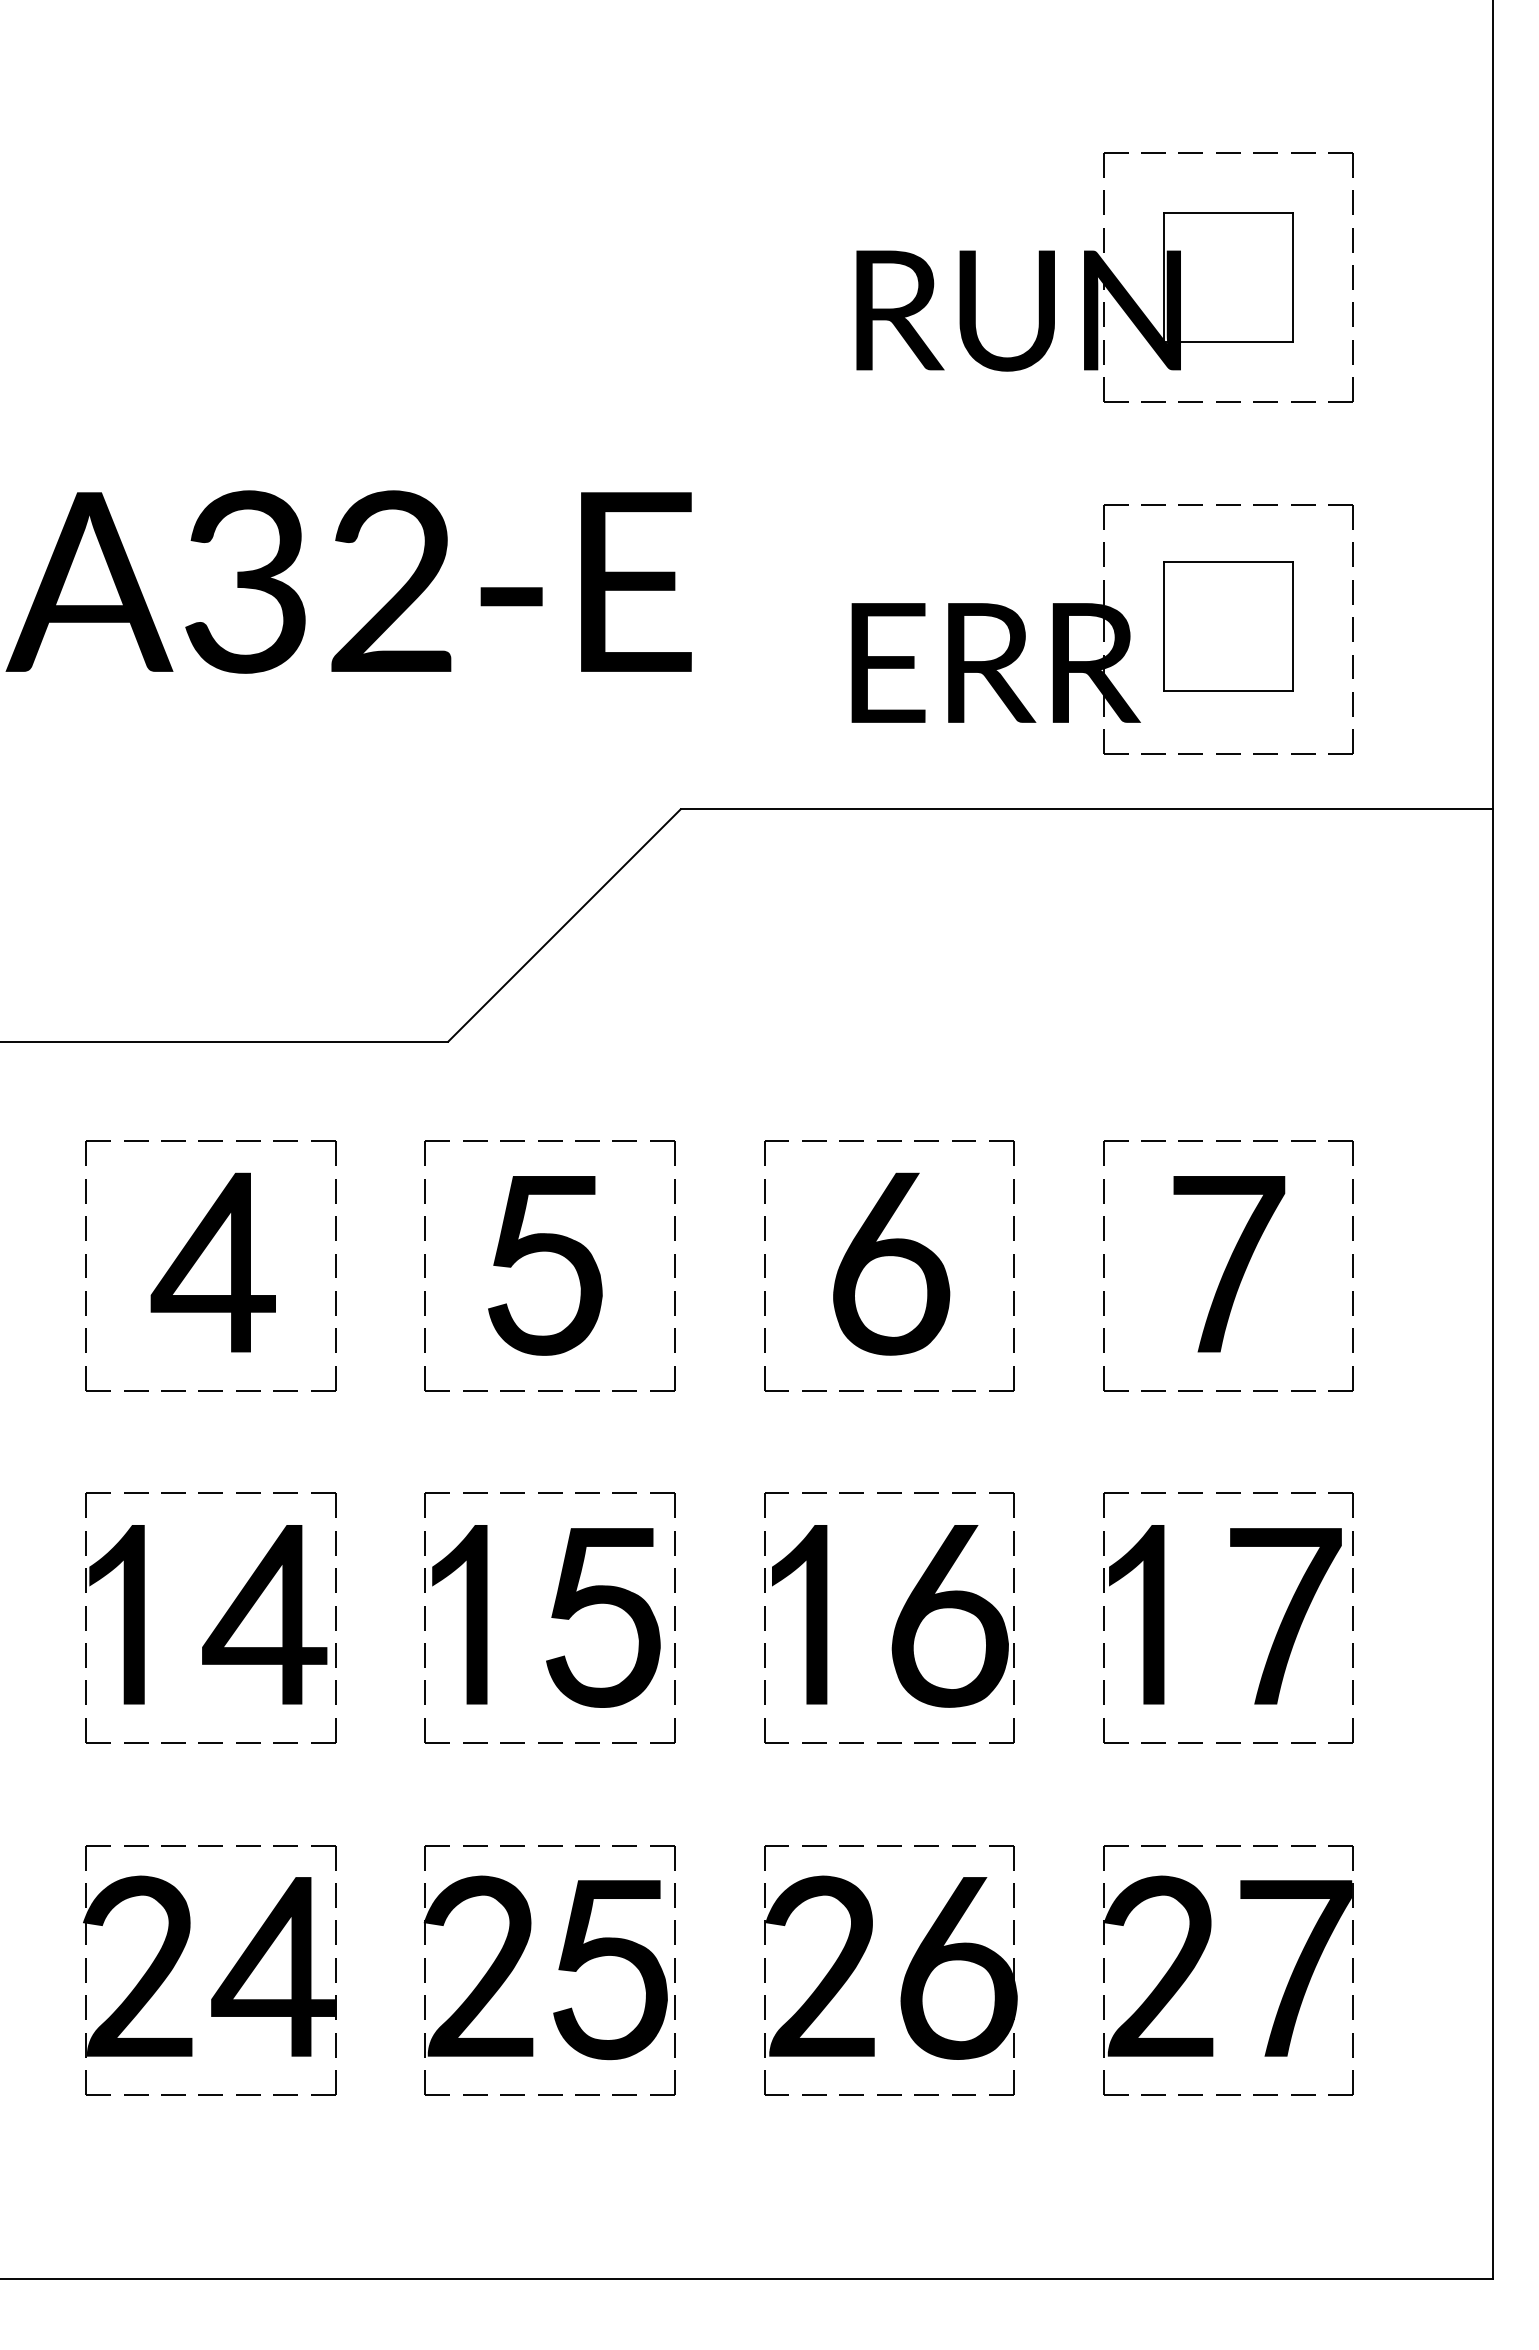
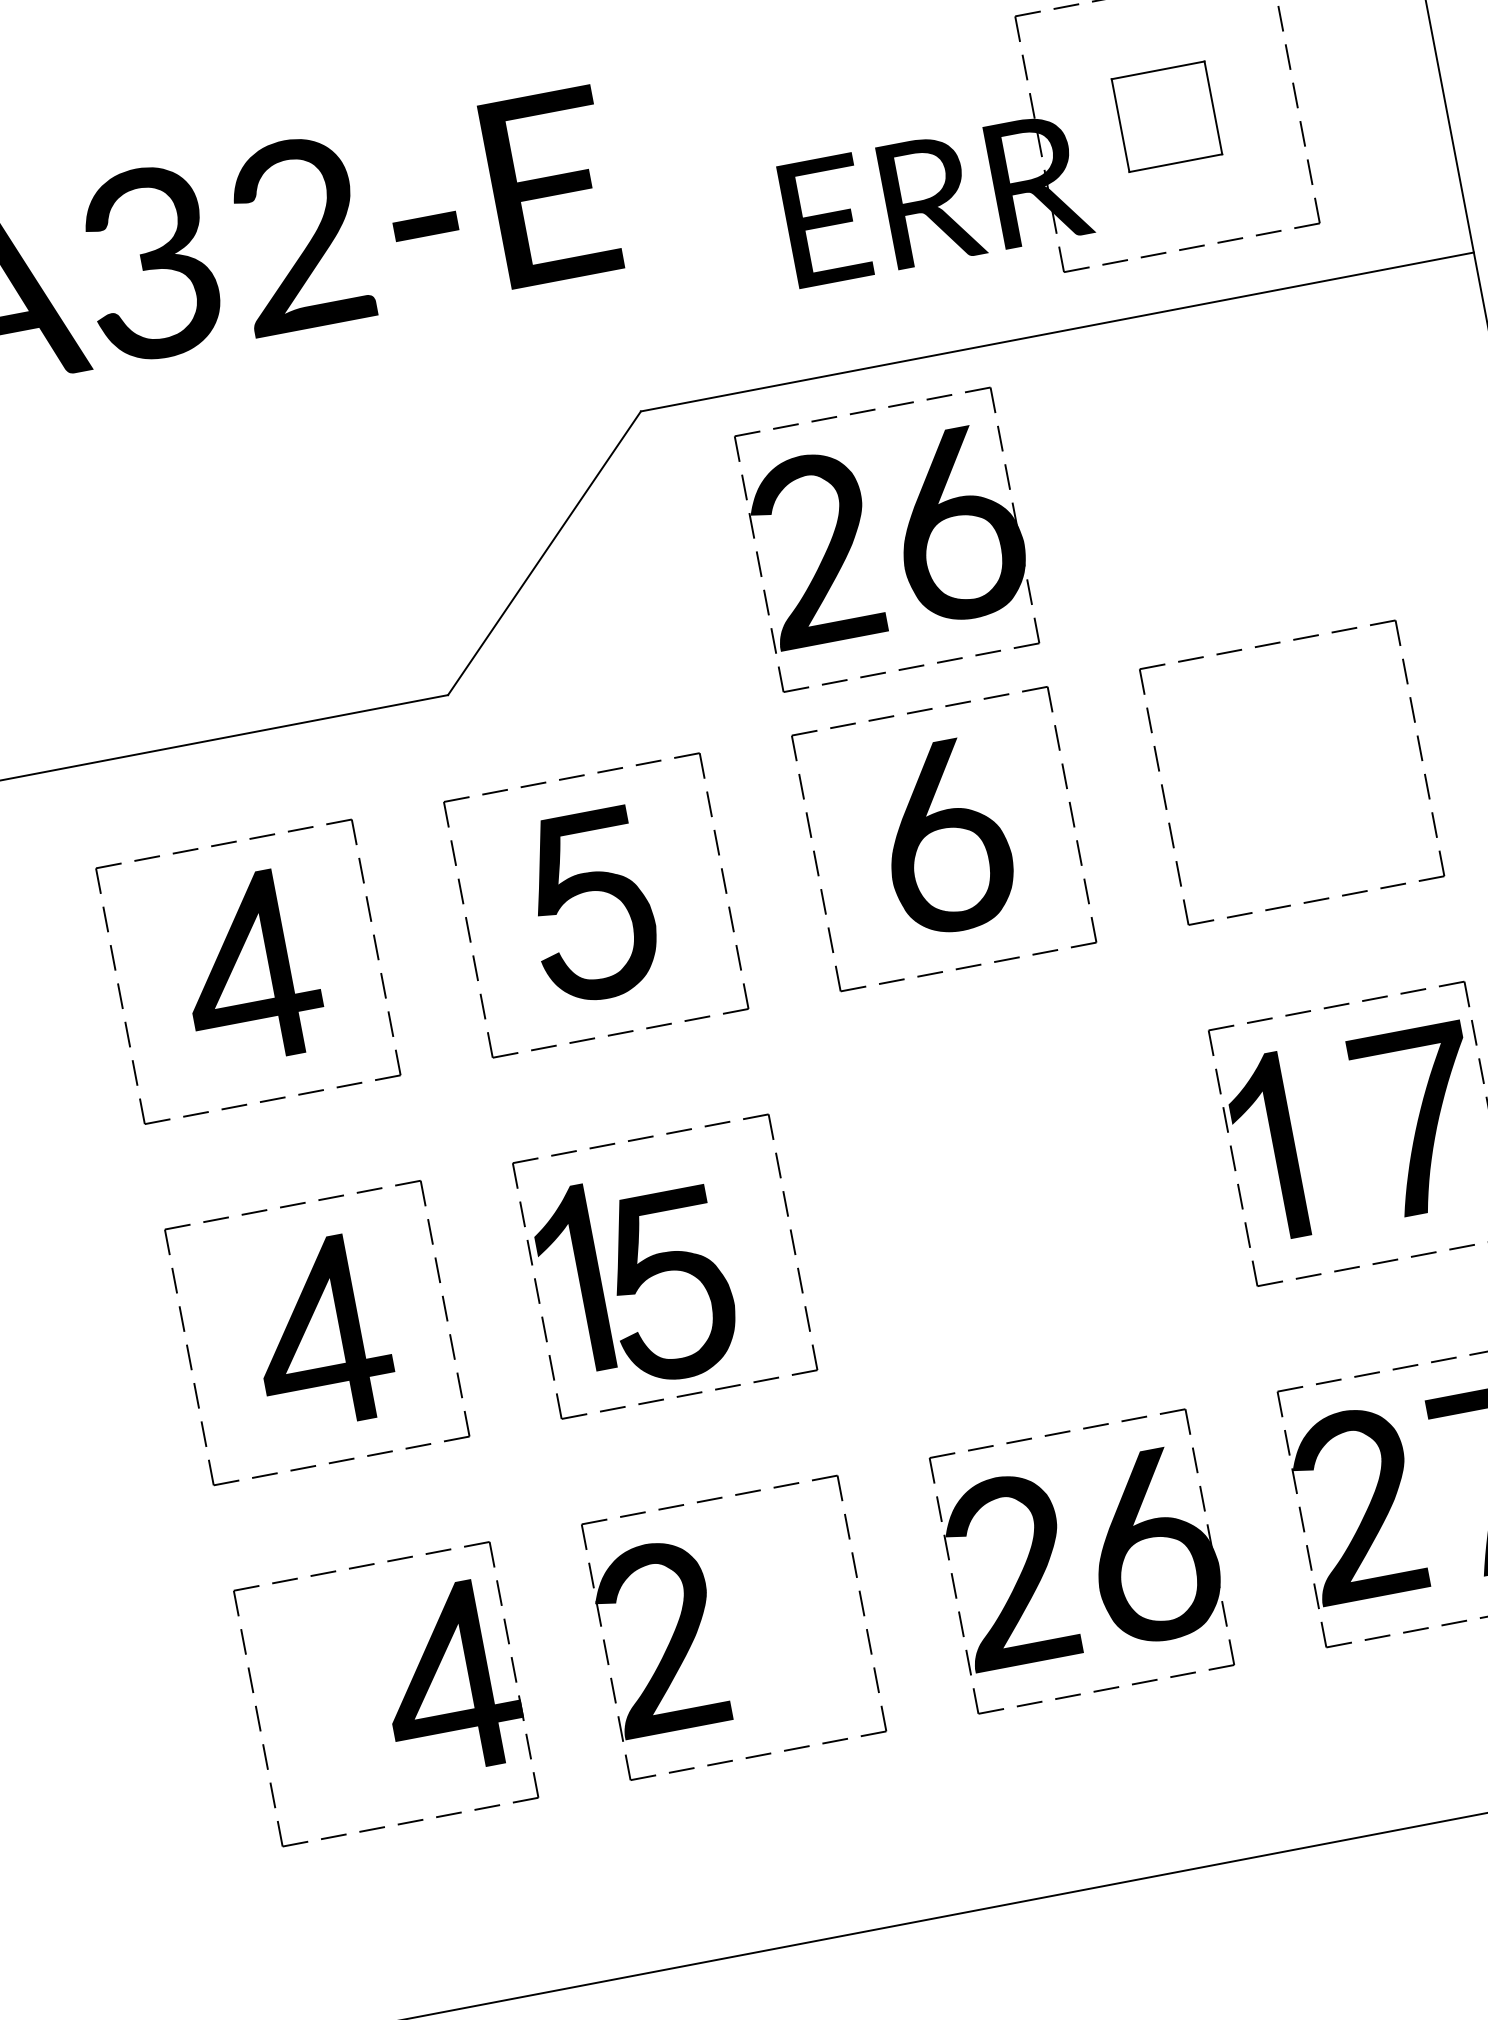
part: (1228, 626) -> (1167, 116), size x0.7
part: (904, 980) -> (903, 543), added
fill: (1229, 1264) -> (1292, 770), removed
part: (608, 1604) -> (672, 1270), moved
fill: (116, 1614) -> (219, 1347), removed
part: (264, 1614) -> (321, 1332), moved
part: (897, 1619) -> (1021, 1200), removed
fill: (137, 1965) -> (309, 1703), removed
fill: (610, 1970) -> (796, 1616), removed

